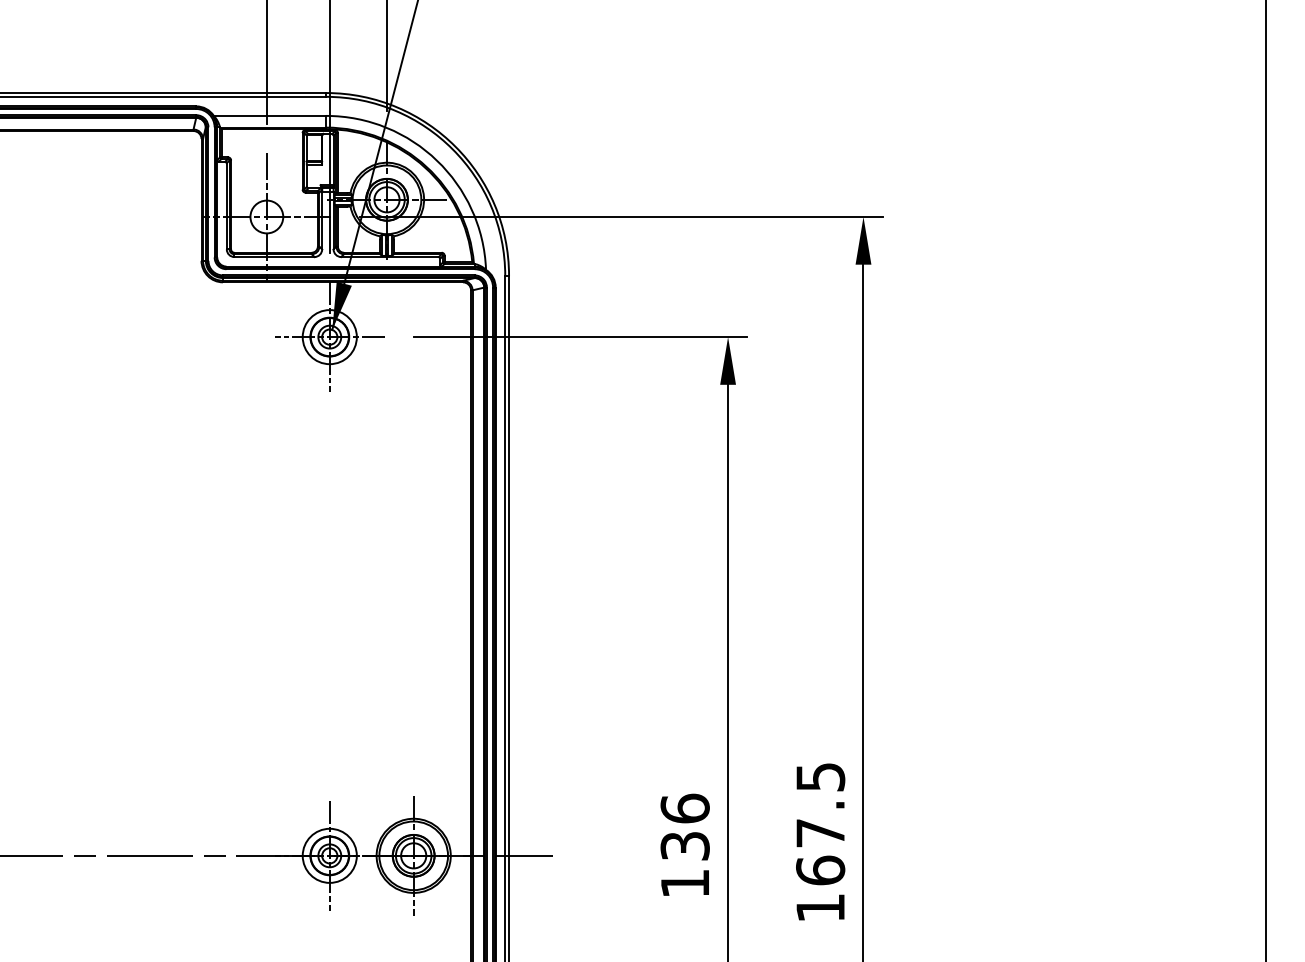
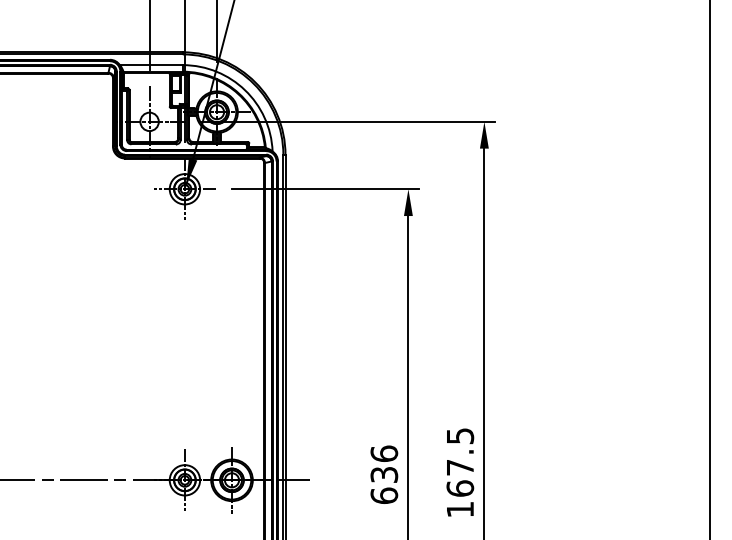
text: (685, 882) -> (384, 495), 136 -> 636

